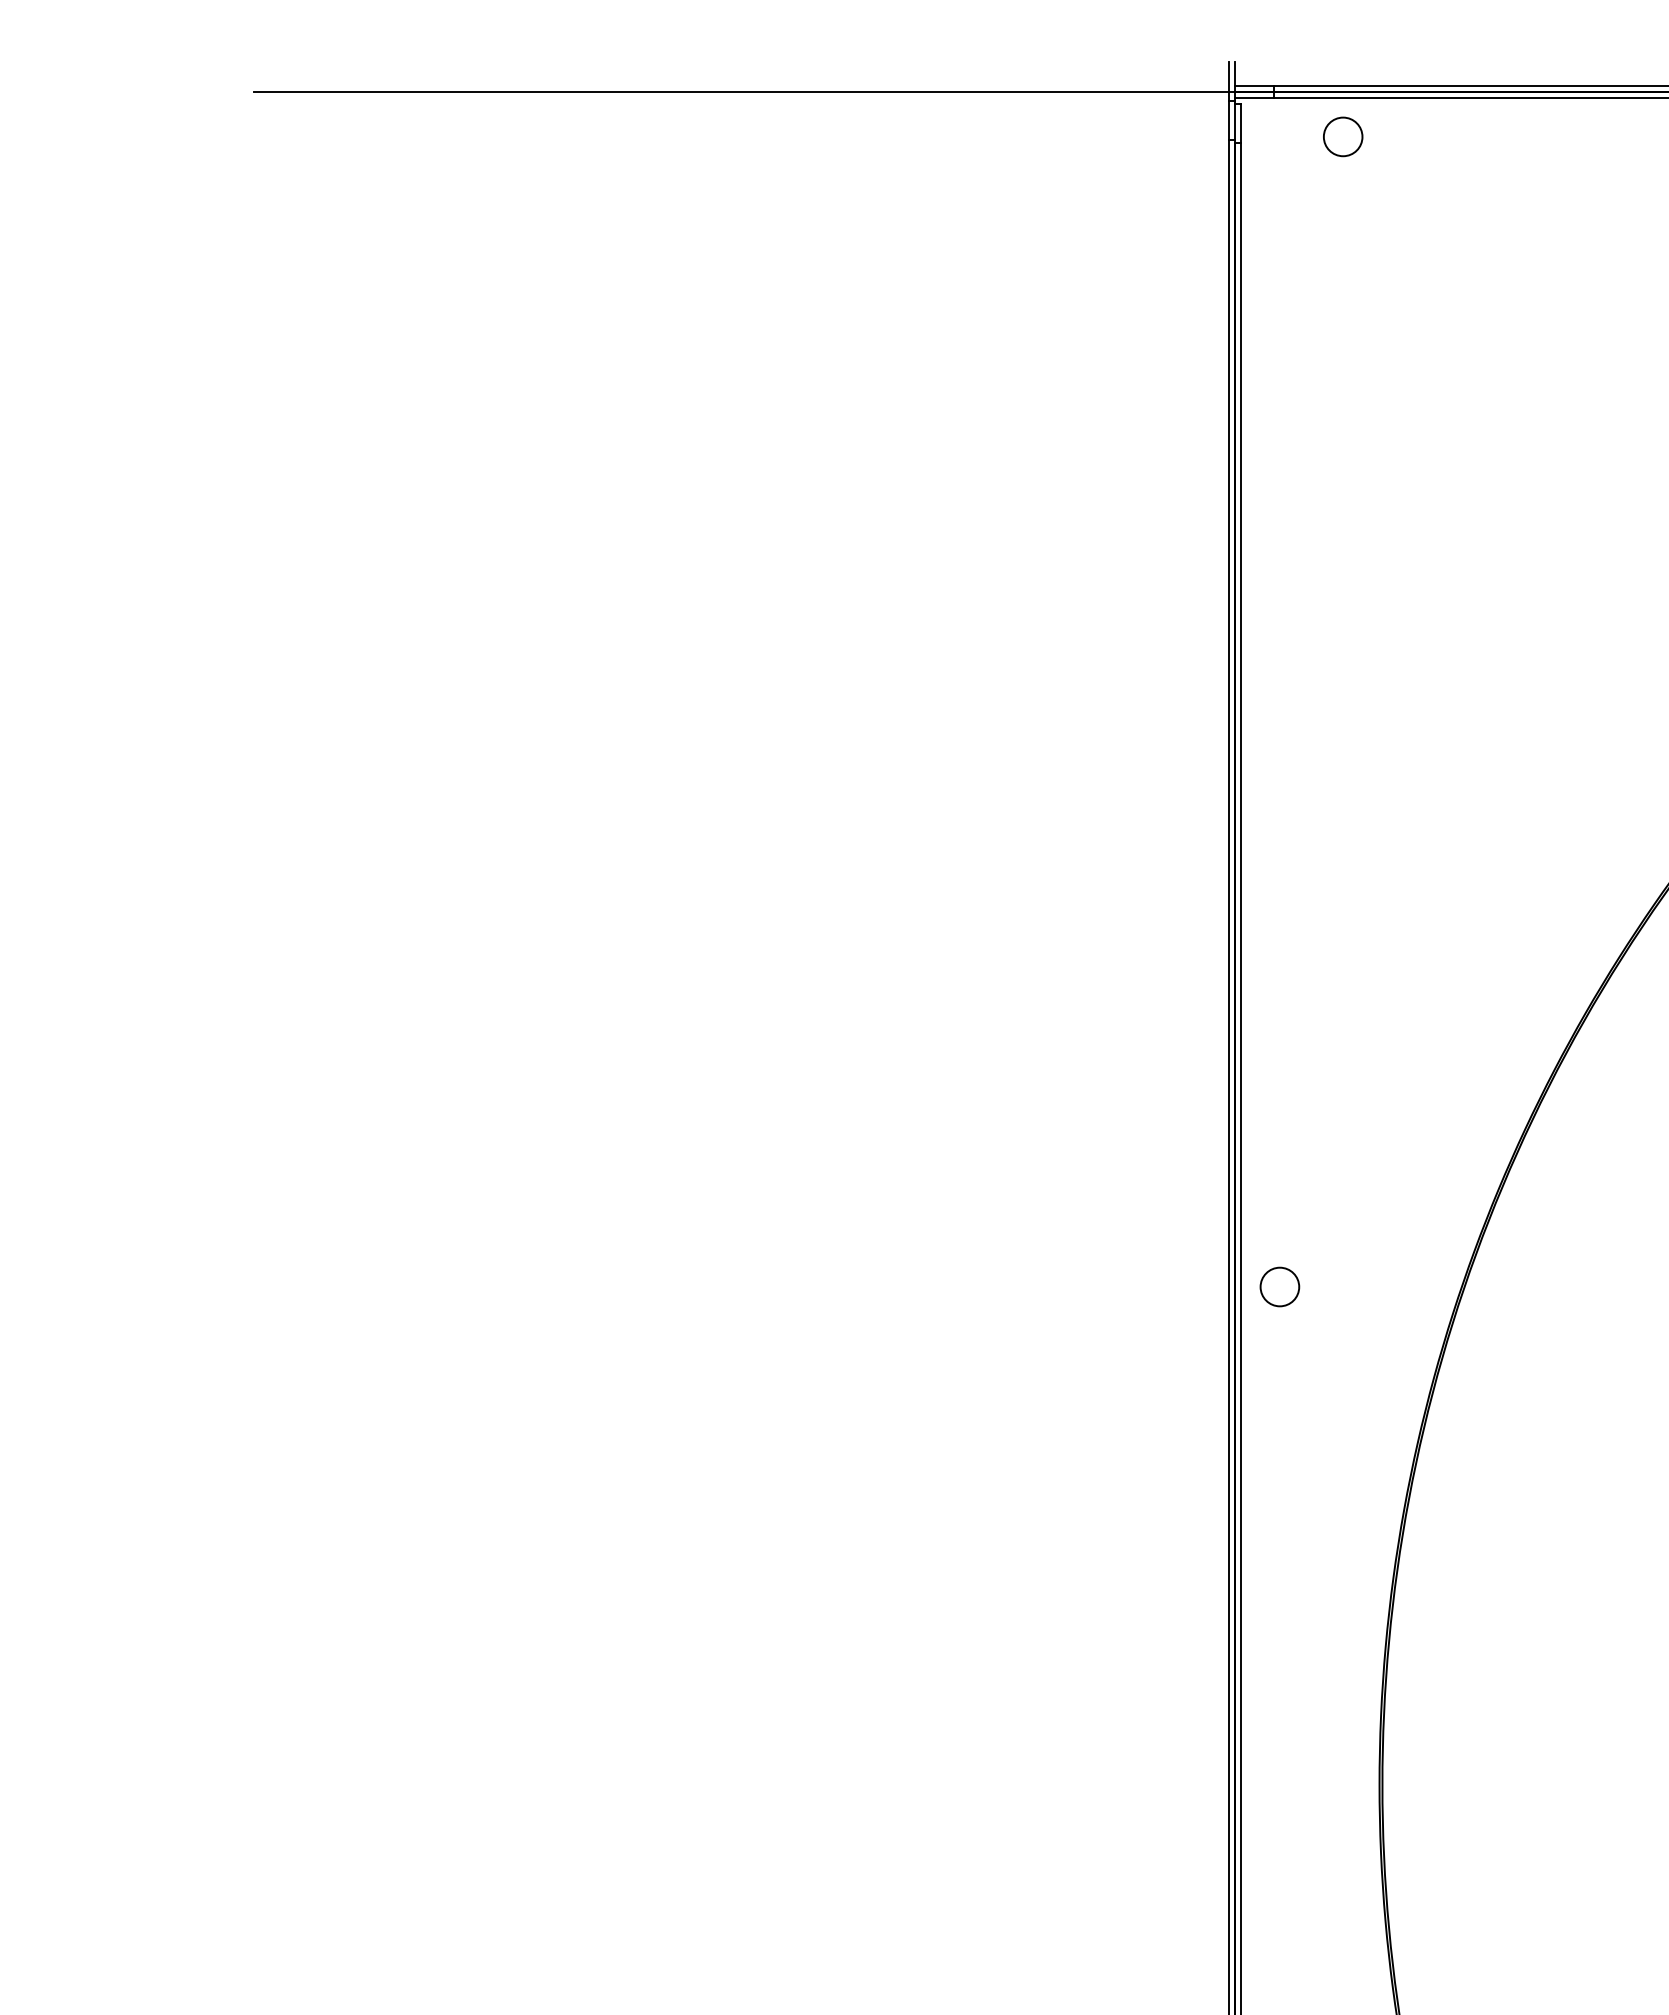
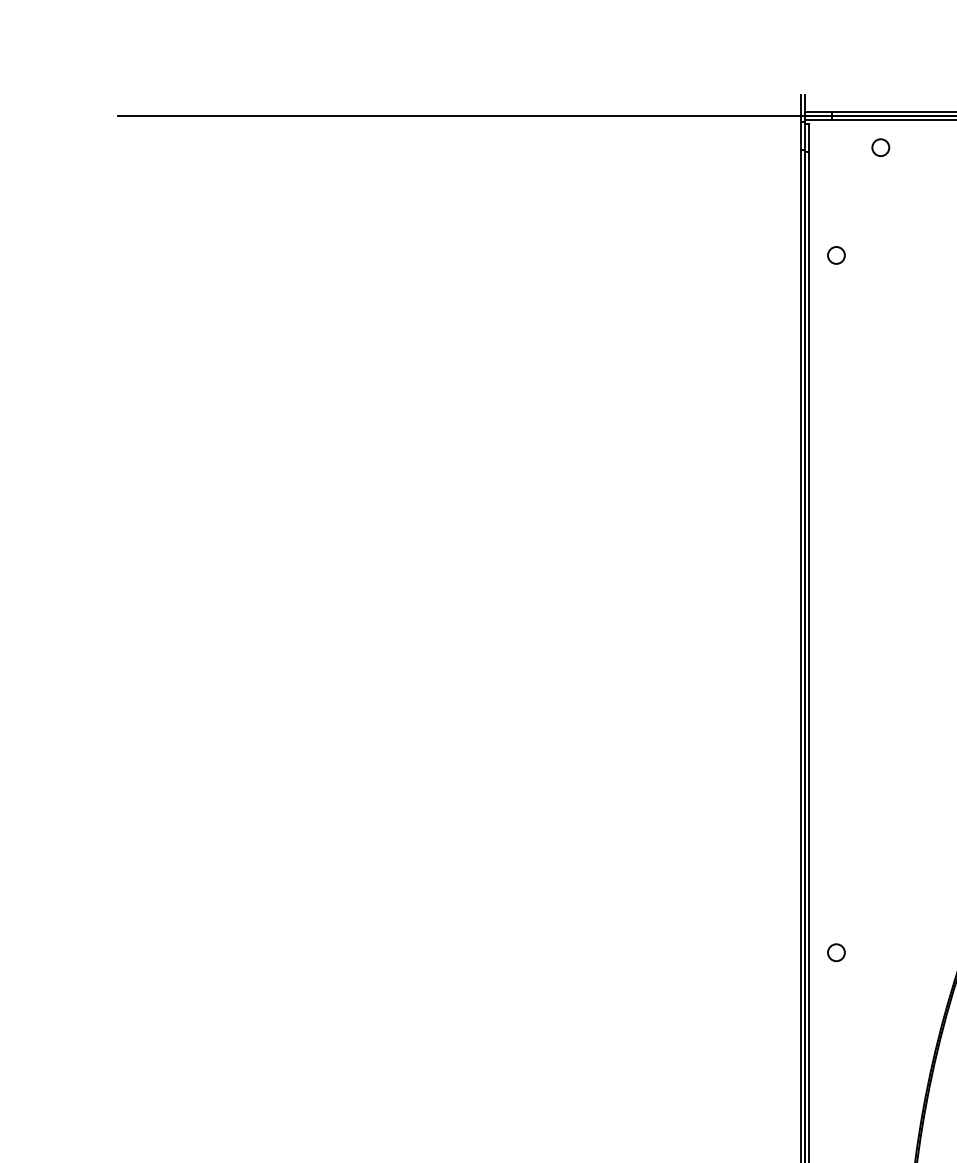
circle: (1343, 137) -> (880, 147), size x0.62
circle: (1279, 290) -> (836, 255), added
circle: (1279, 1286) -> (836, 952), size x0.62

